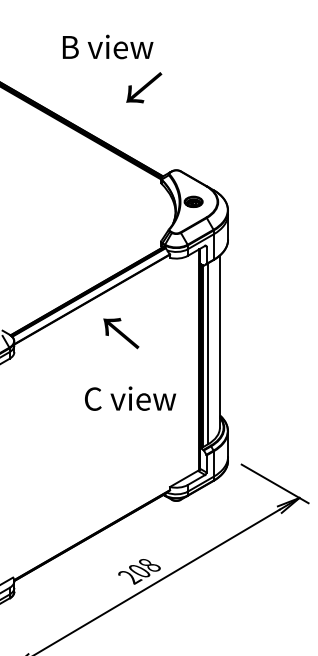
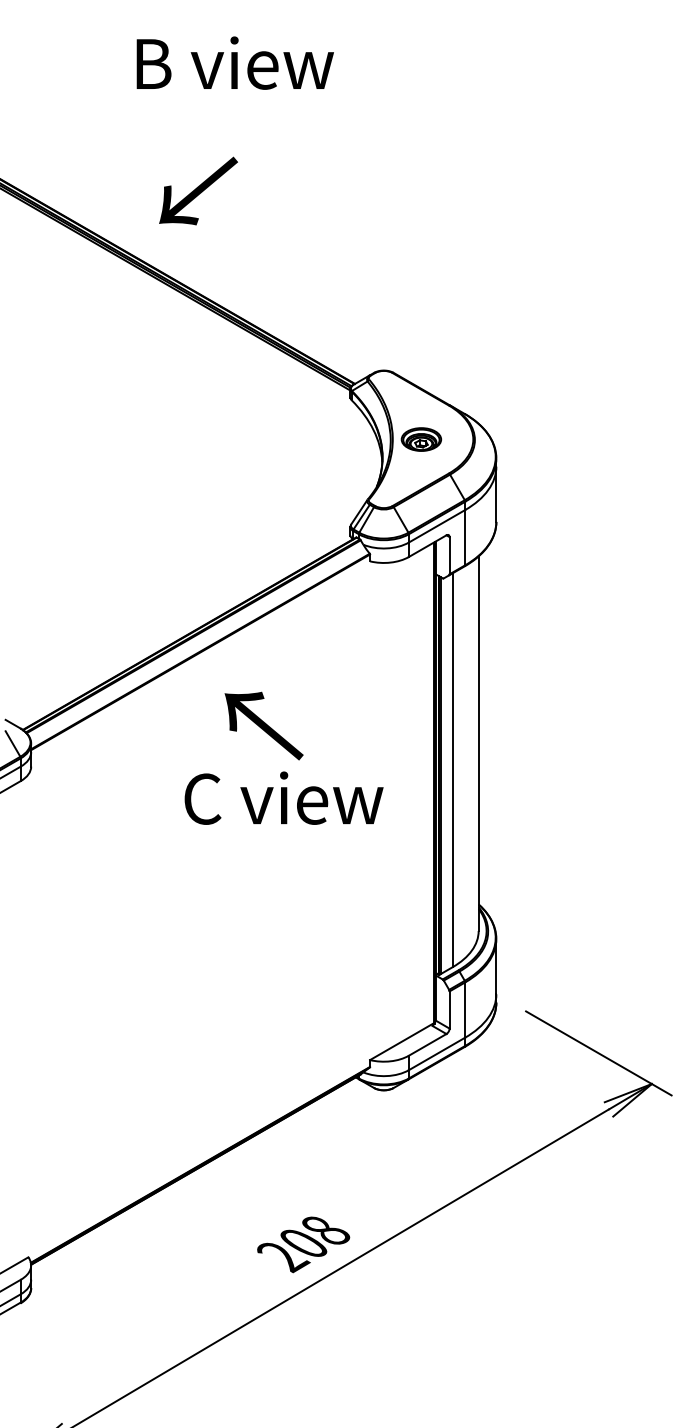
text: (108, 46) -> (236, 62), moved
text: (144, 87) -> (199, 190), moved
text: (130, 398) -> (283, 797), moved

